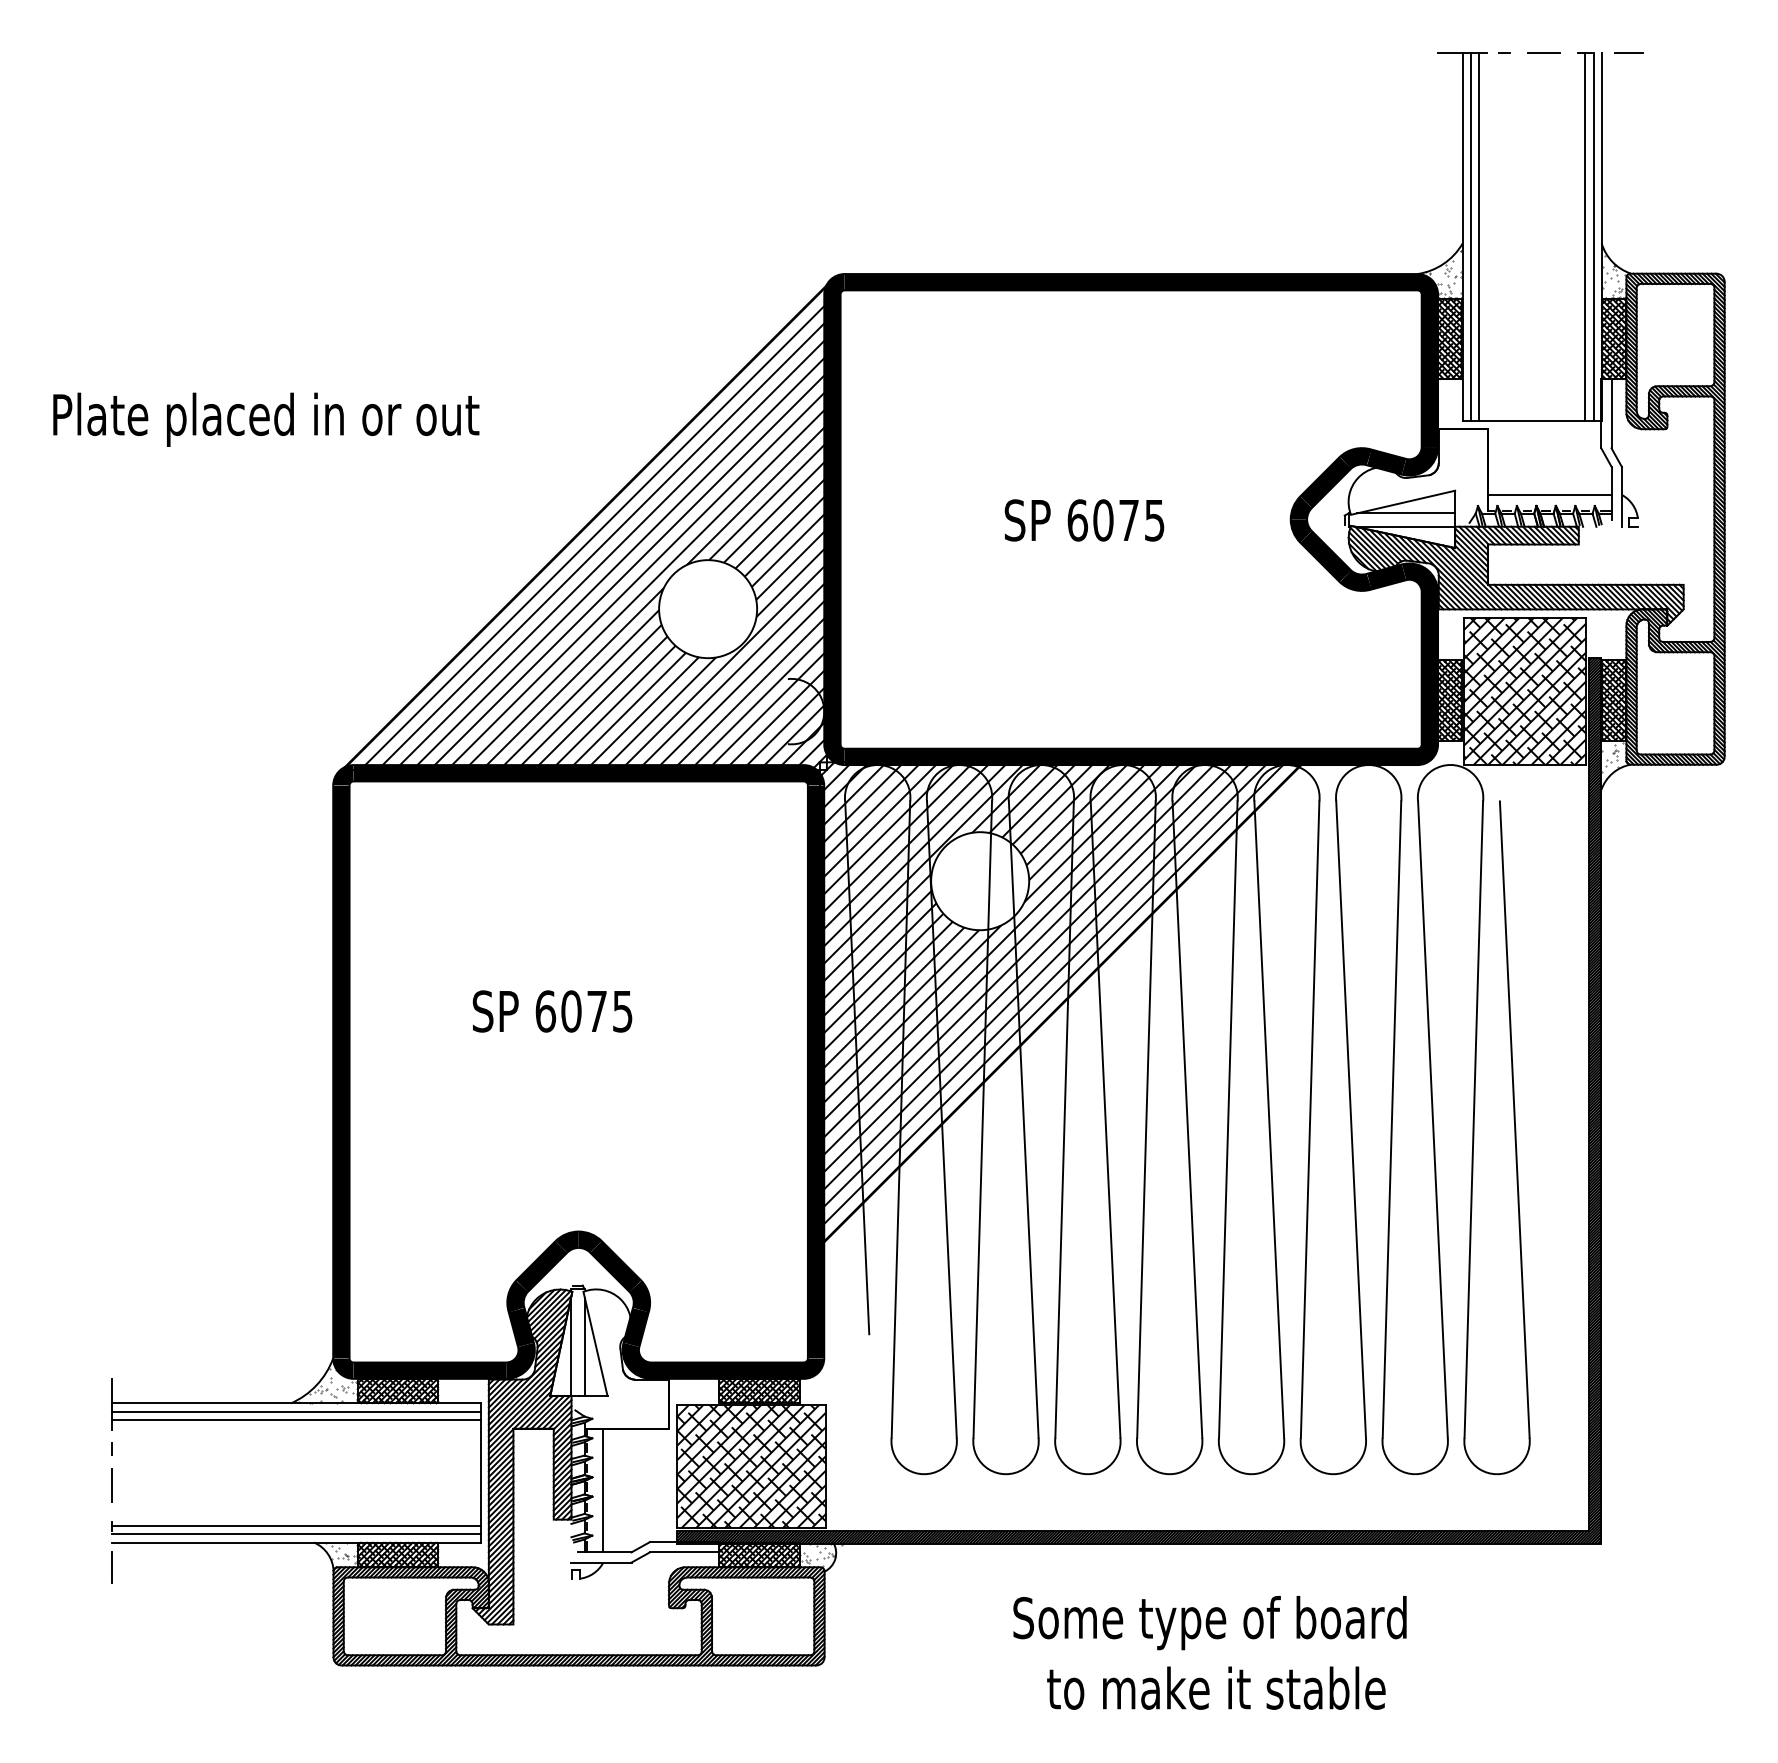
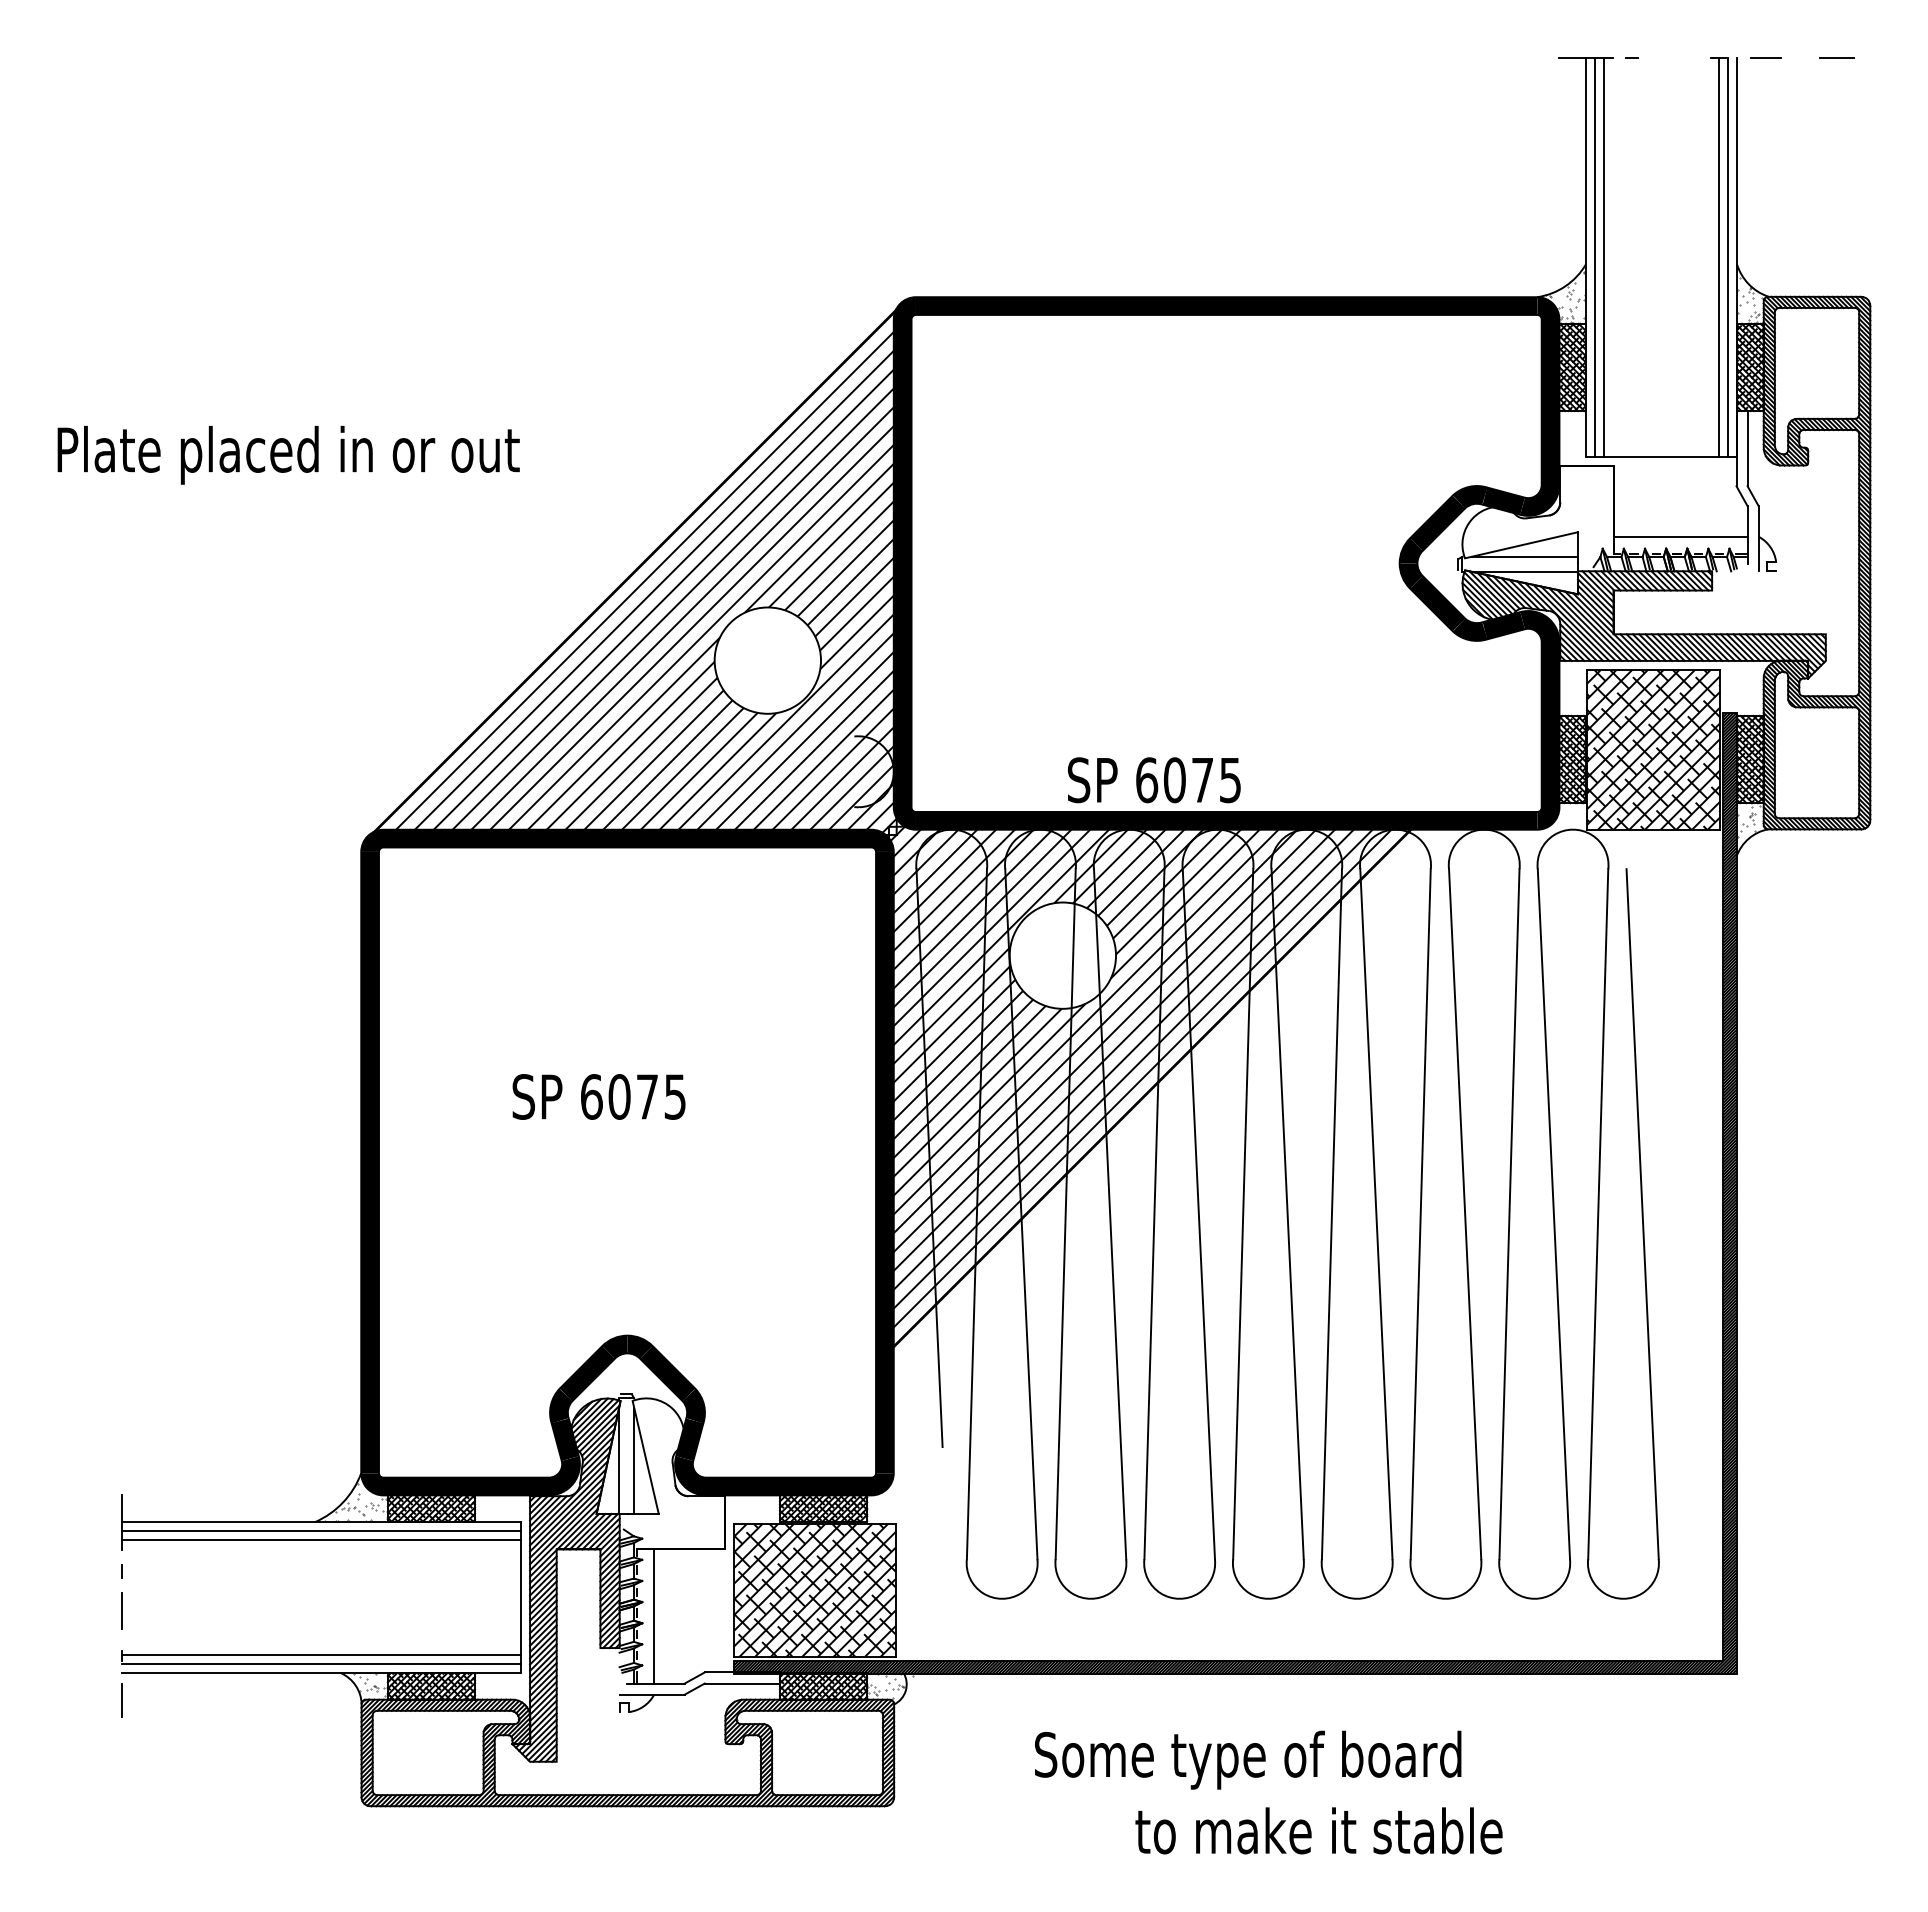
line: (1543, 52) -> (1836, 56), moved
text: (1084, 520) -> (1154, 780), moved
text: (1209, 1623) -> (1247, 1760), moved

